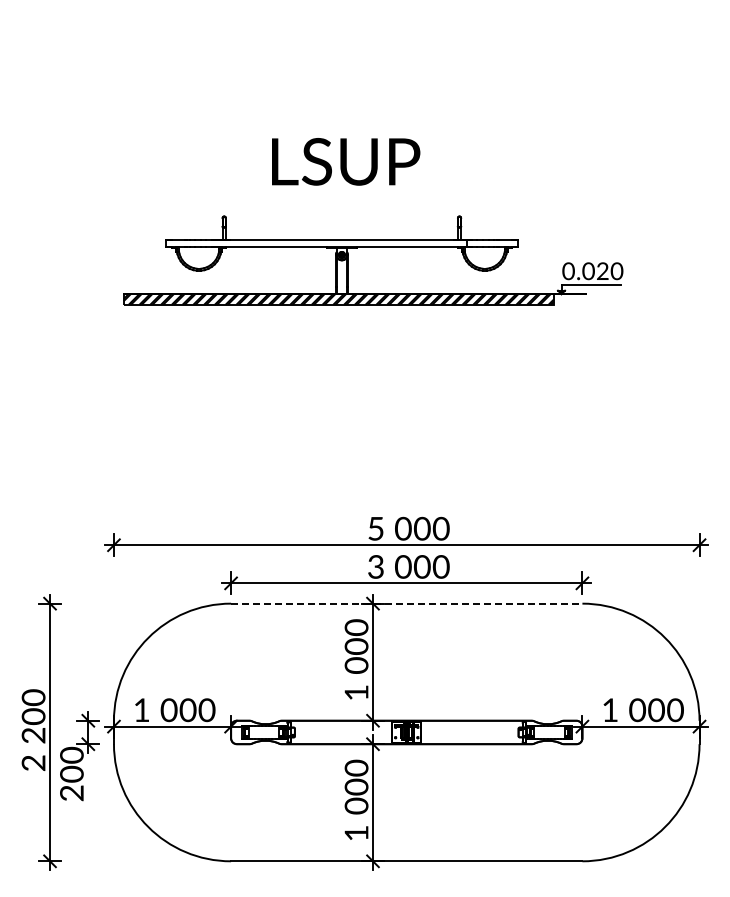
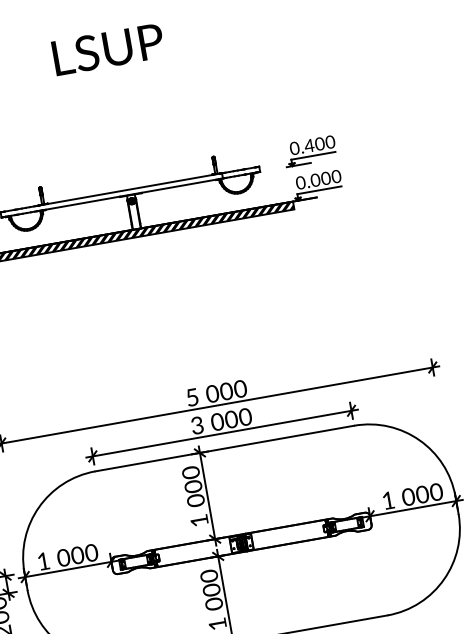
text: (346, 161) -> (108, 49), moved
part: (588, 231) -> (310, 151), added
text: (602, 271) -> (325, 178), 0.020 -> 0.000
line: (406, 603) -> (224, 448), dashed -> solid

